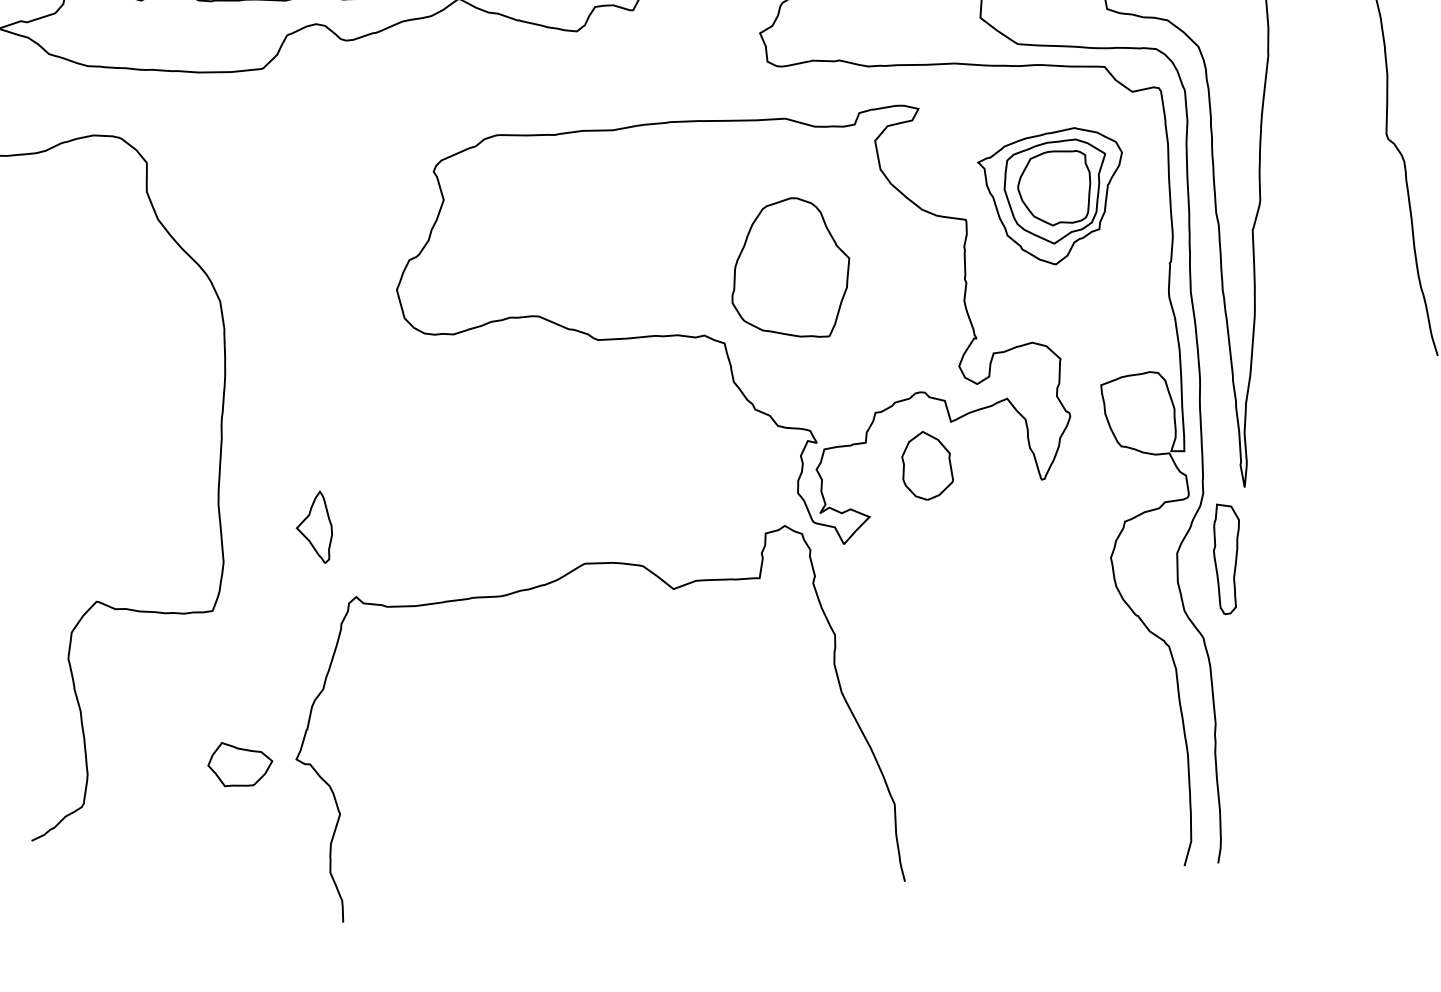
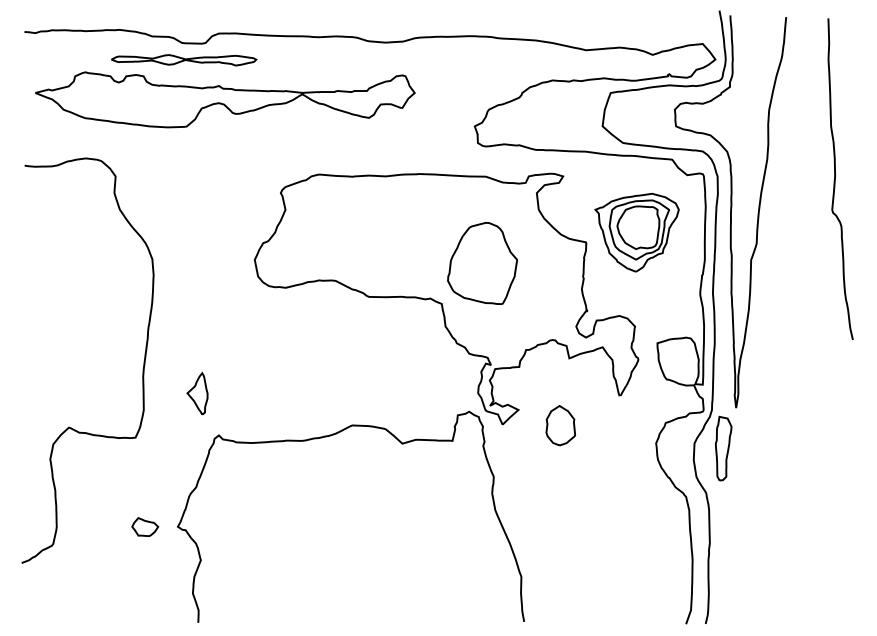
part: (926, 465) -> (560, 425), moved
part: (238, 762) -> (144, 526), size x0.7

